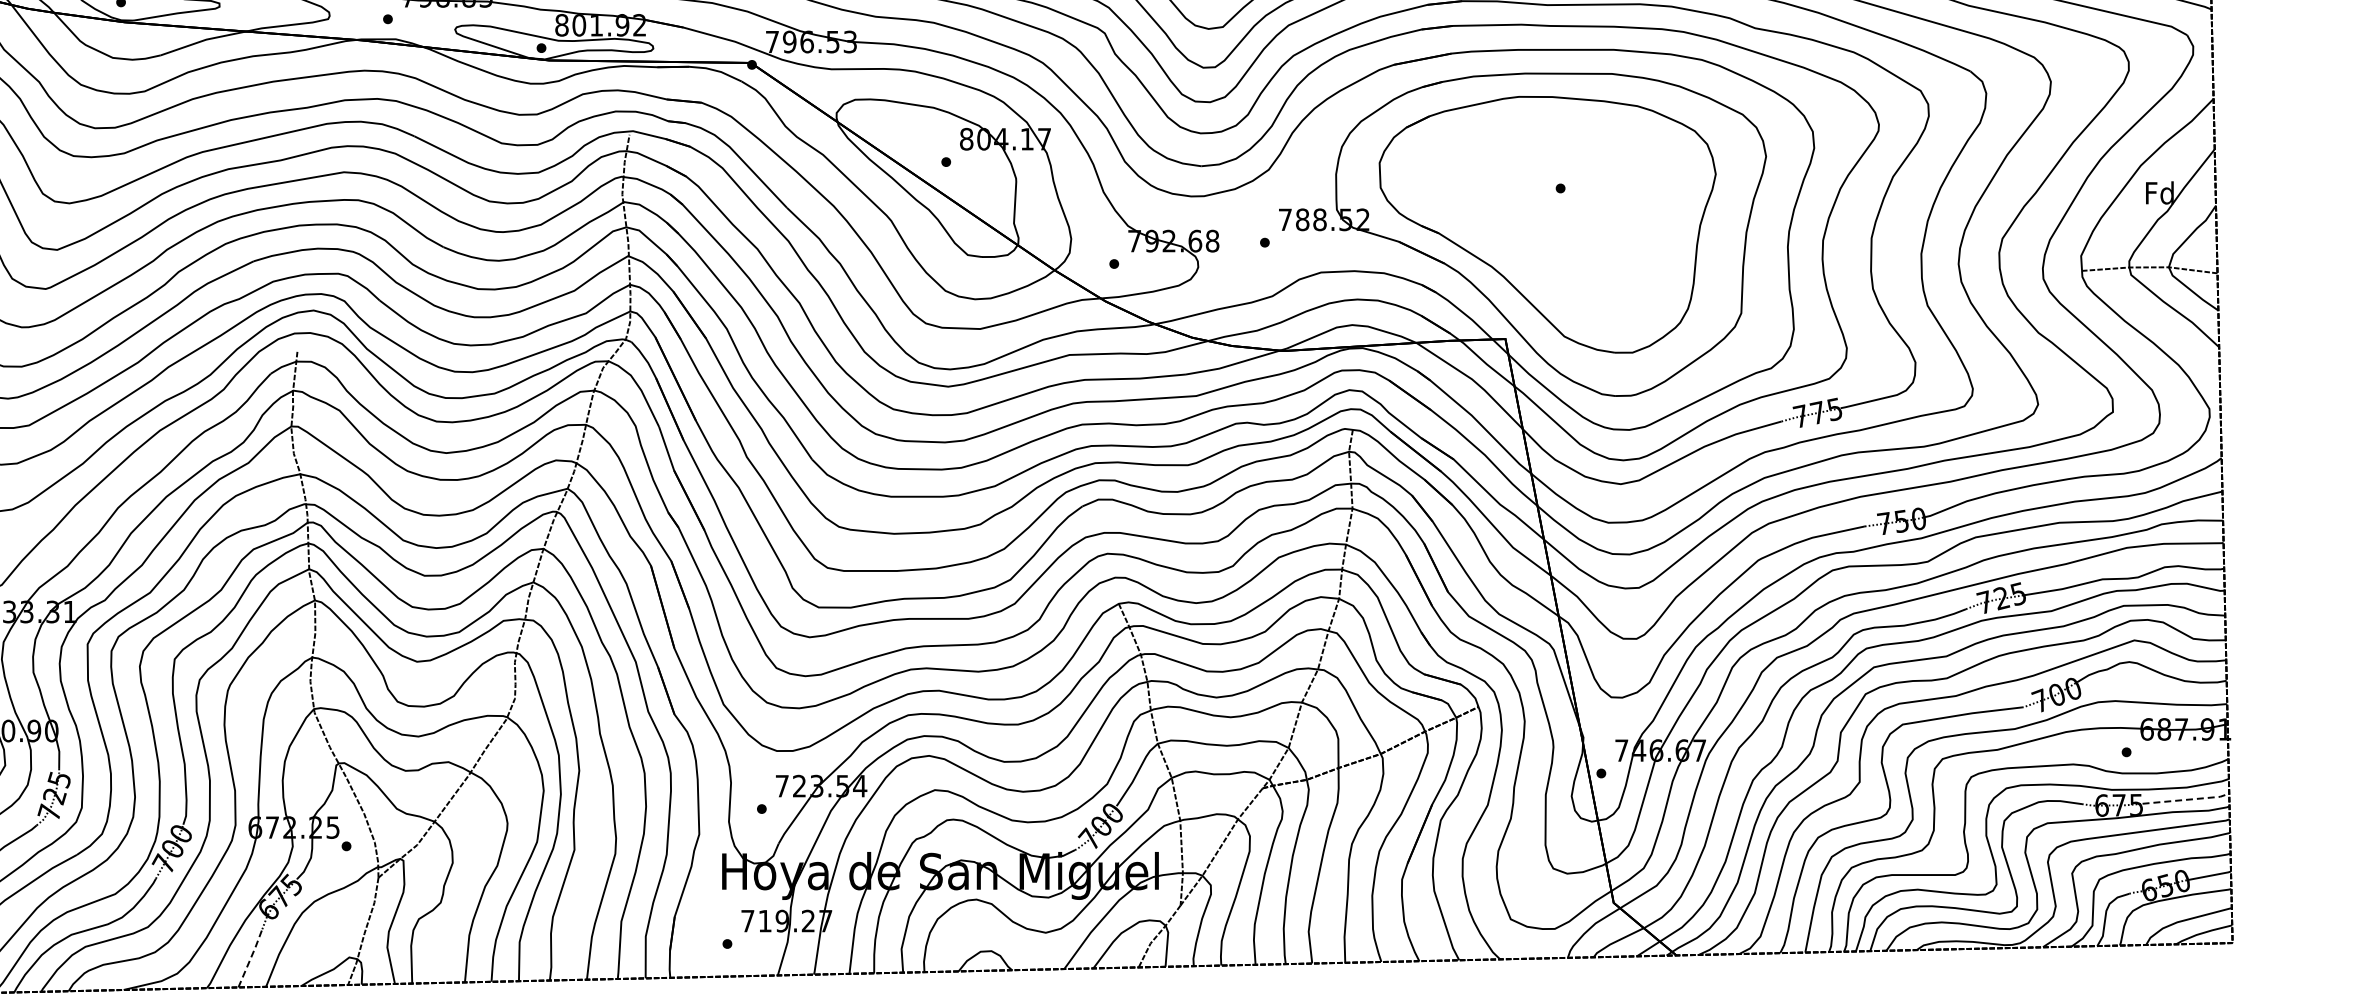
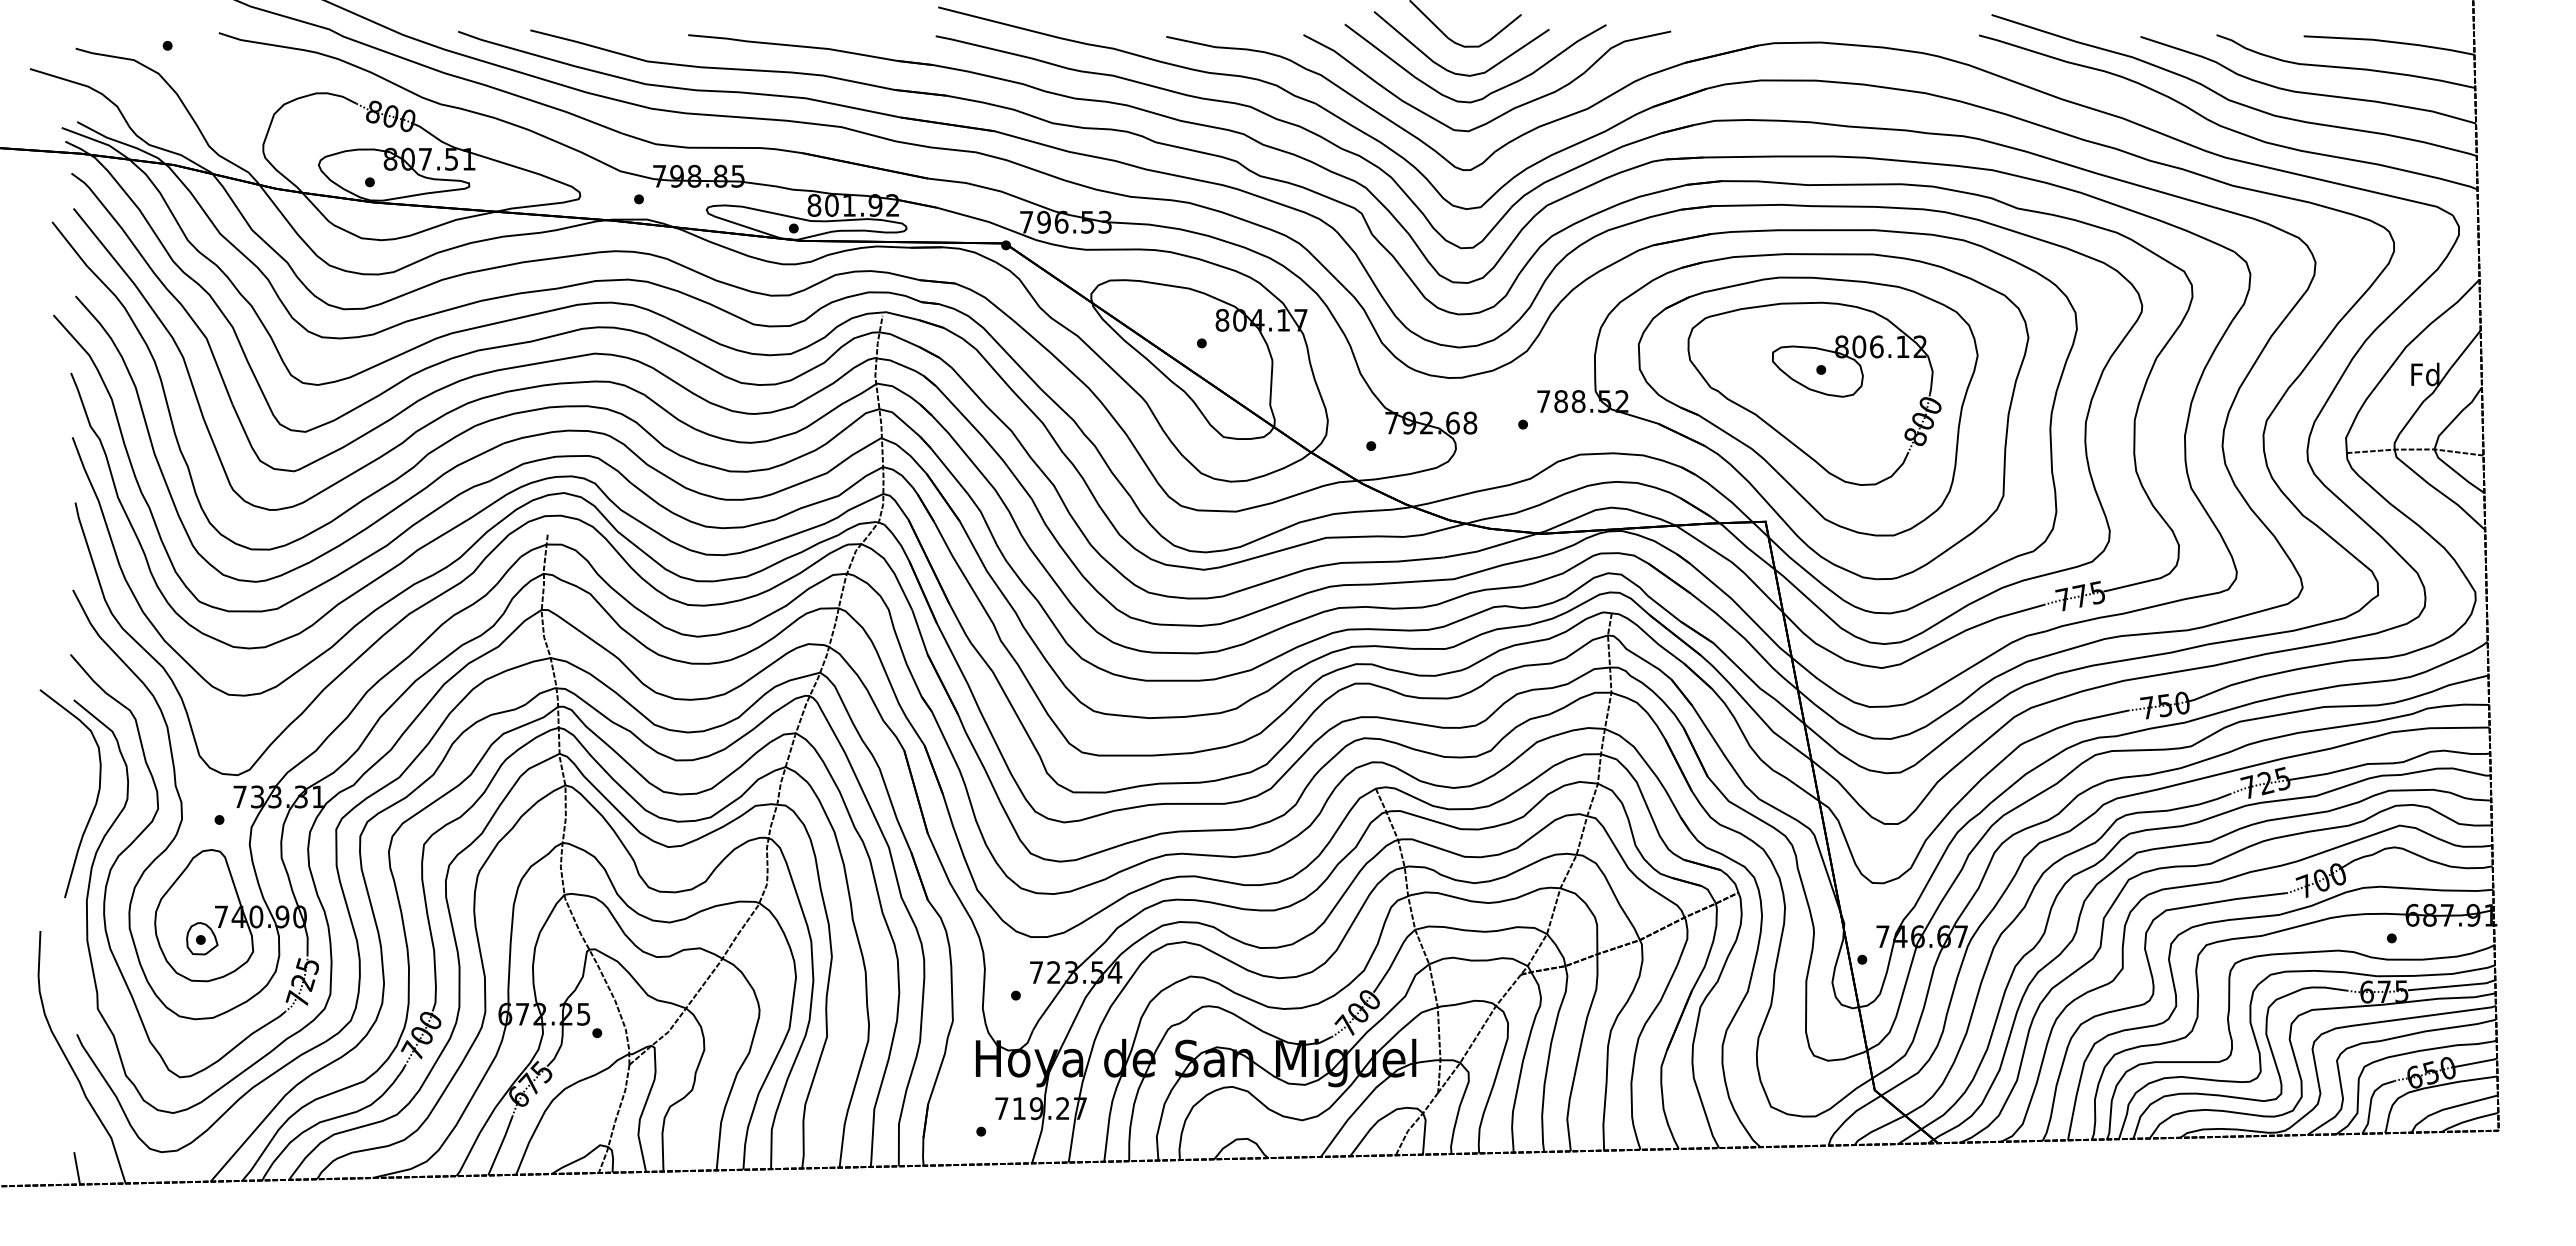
part: (1553, 211) -> (1814, 393), added
line: (2186, 800) -> (2452, 986), dashed -> solid
line: (251, 957) -> (501, 1145), dashed -> solid

